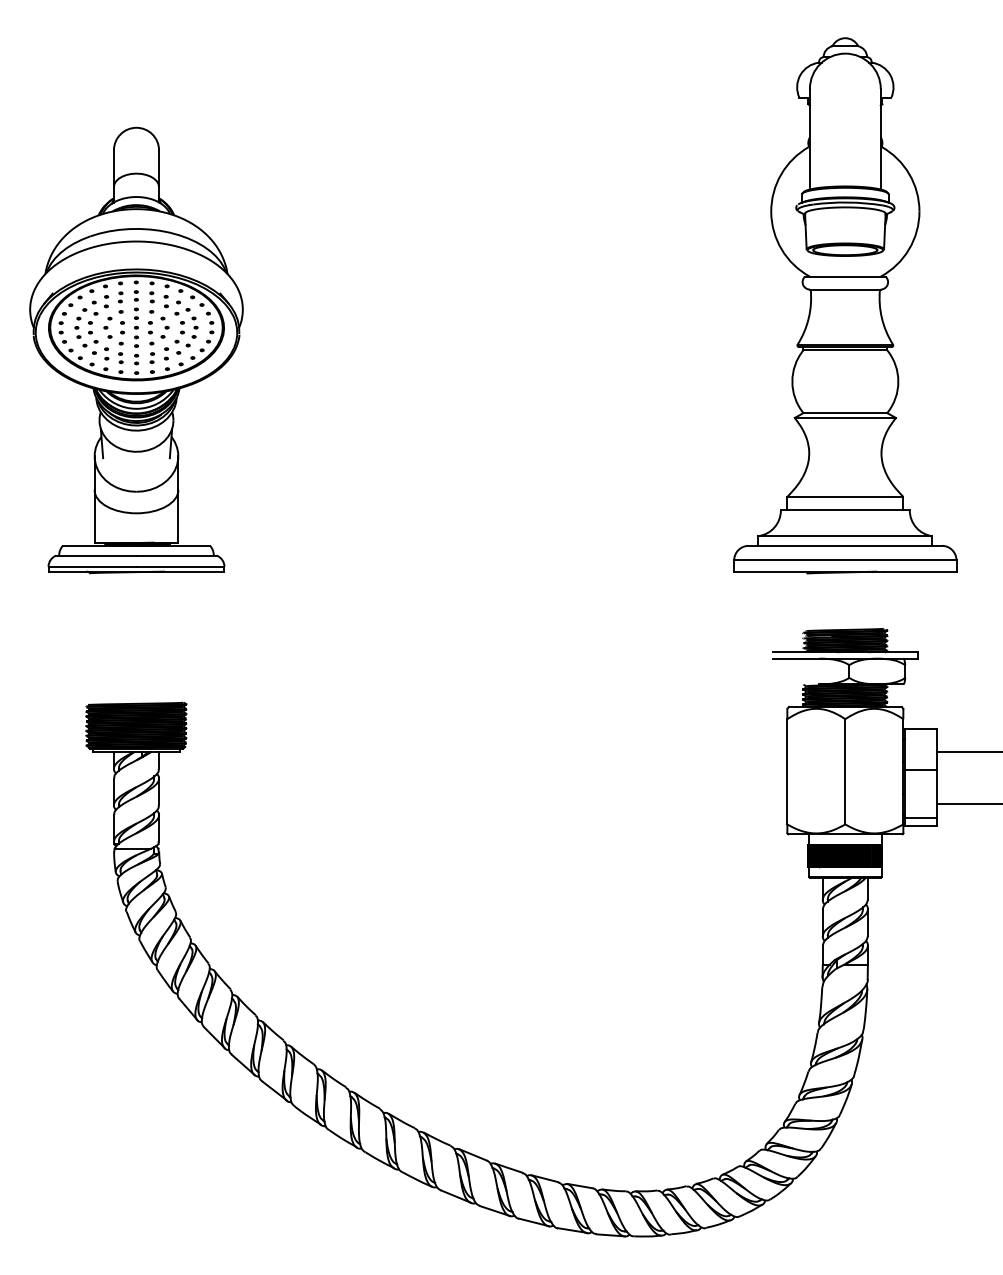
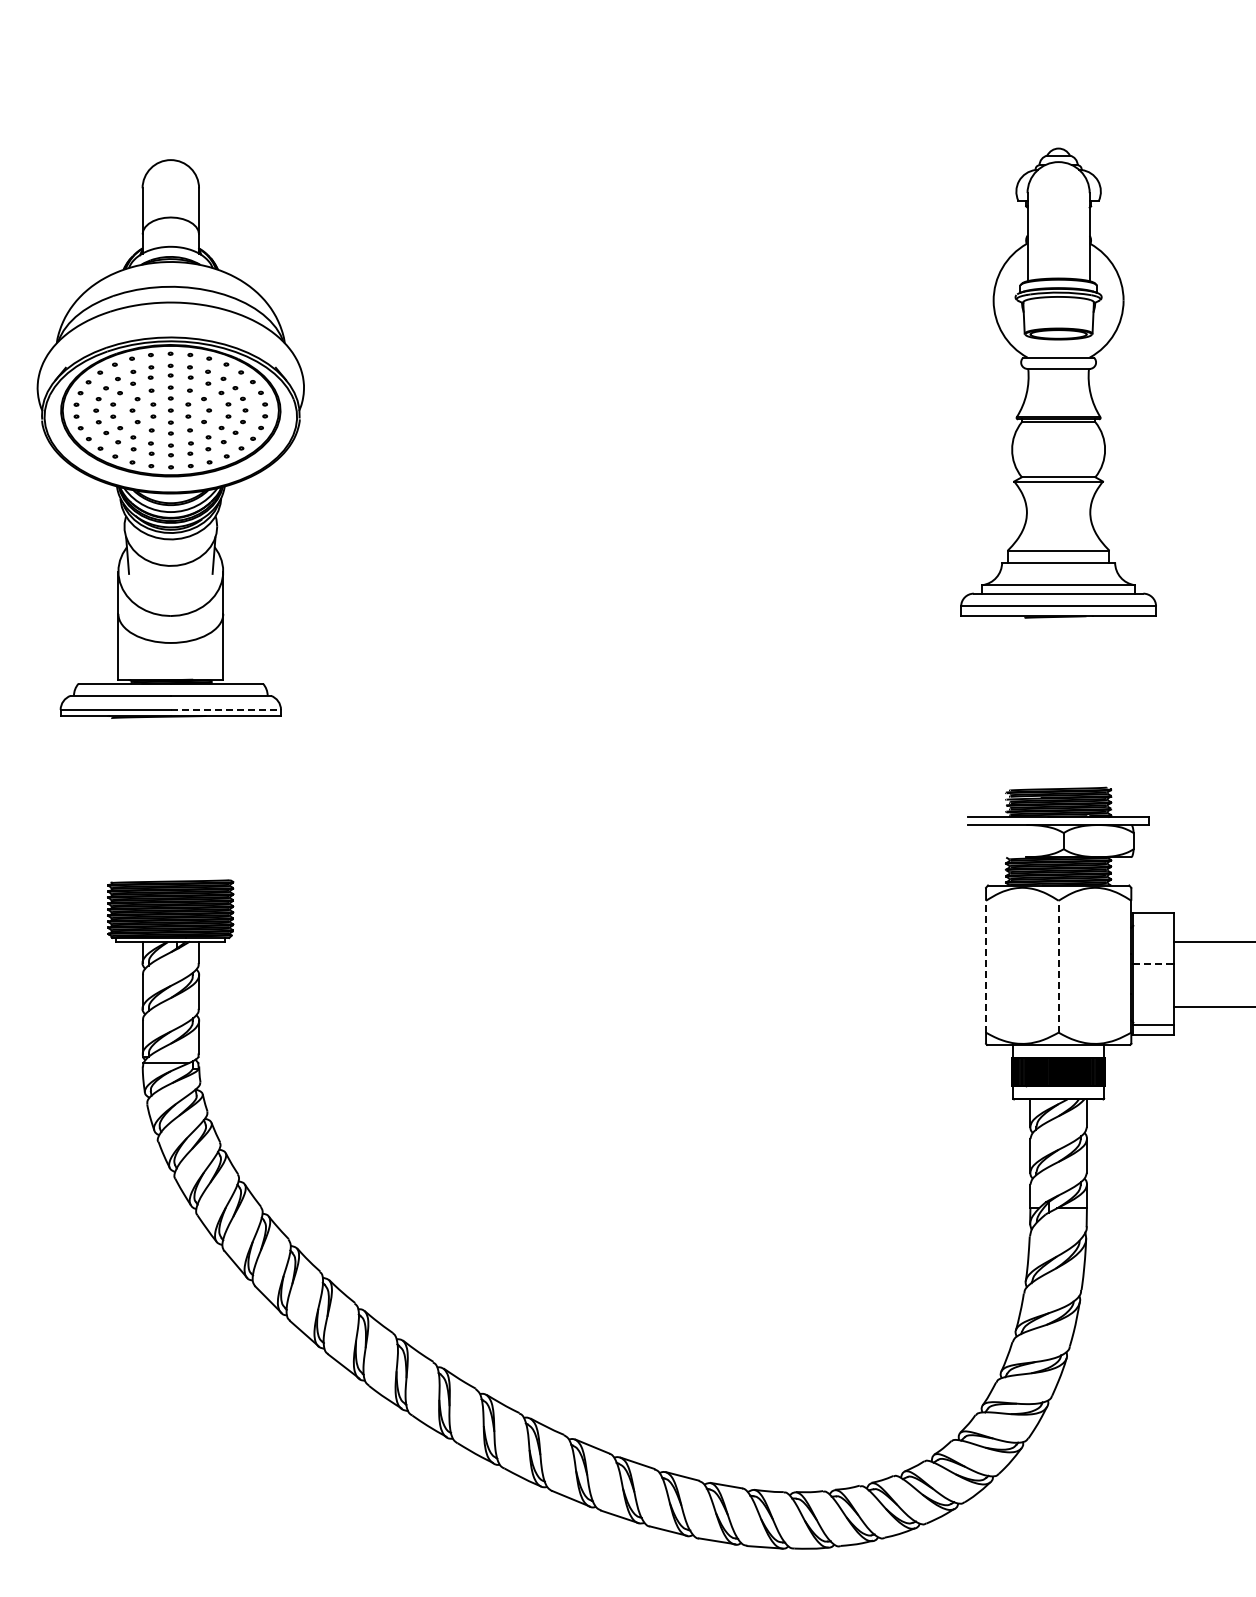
part: (845, 306) -> (1058, 383), size x0.7
line: (180, 566) -> (226, 709), solid -> dashed
line: (921, 770) -> (1154, 964), solid -> dashed
line: (787, 771) -> (986, 966), solid -> dashed
line: (845, 771) -> (1058, 966), solid -> dashed

